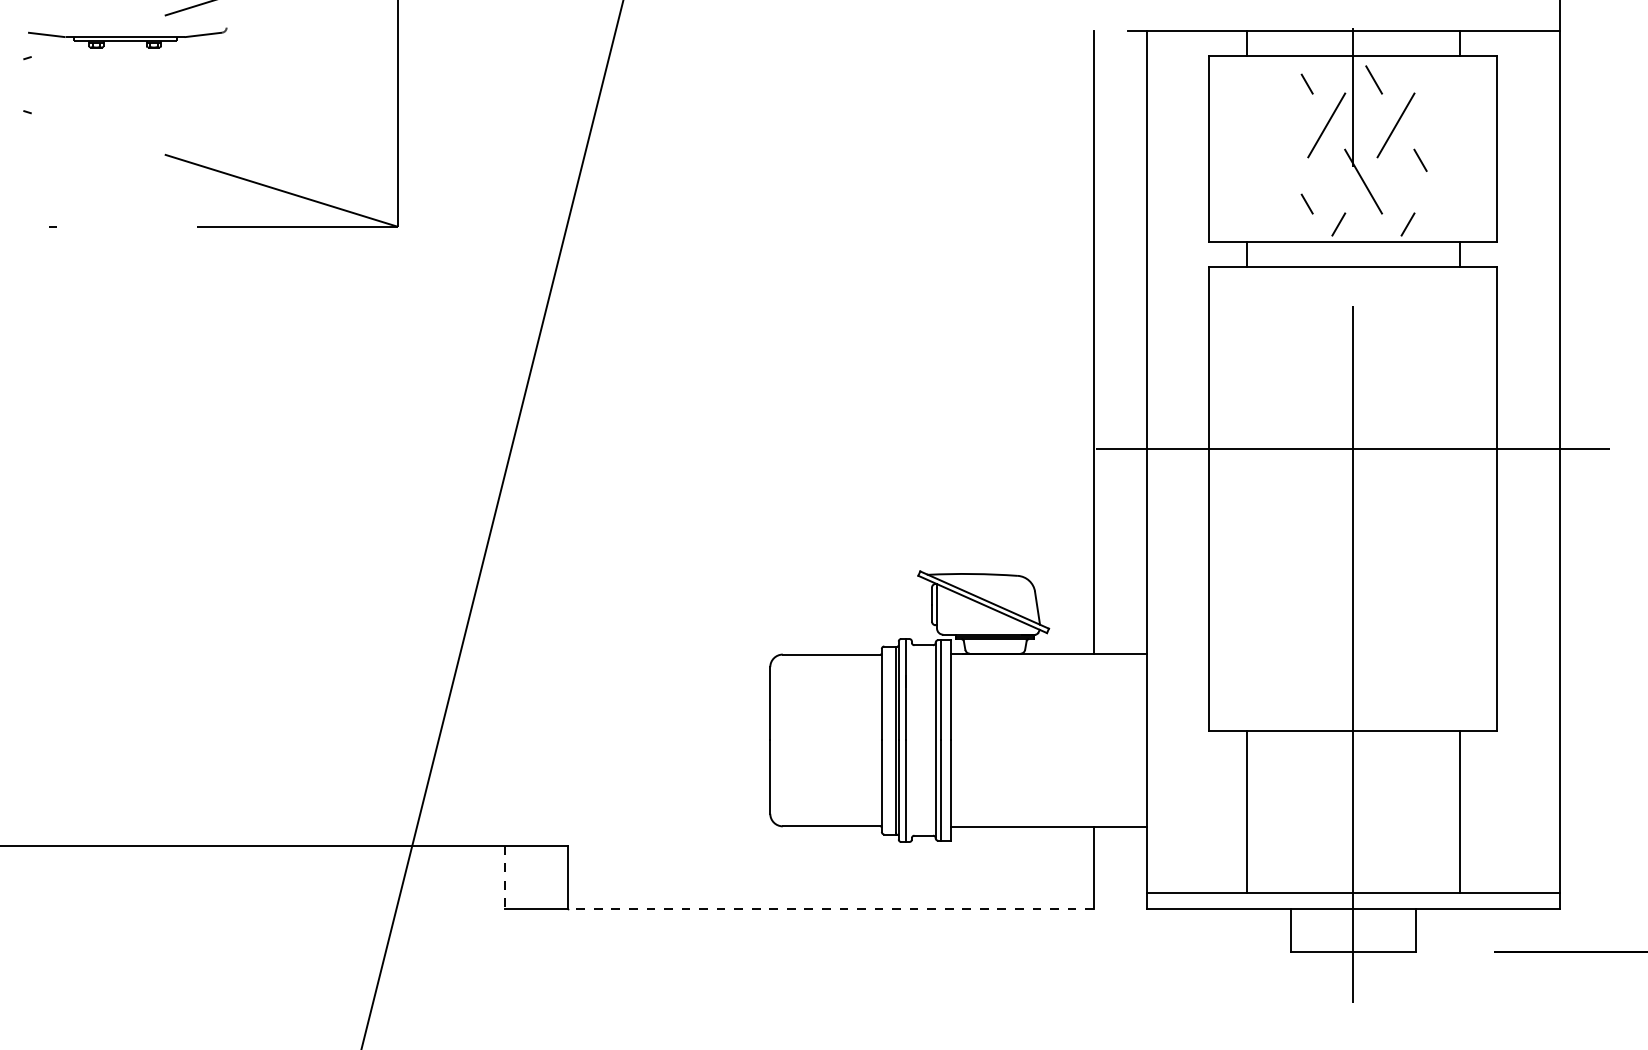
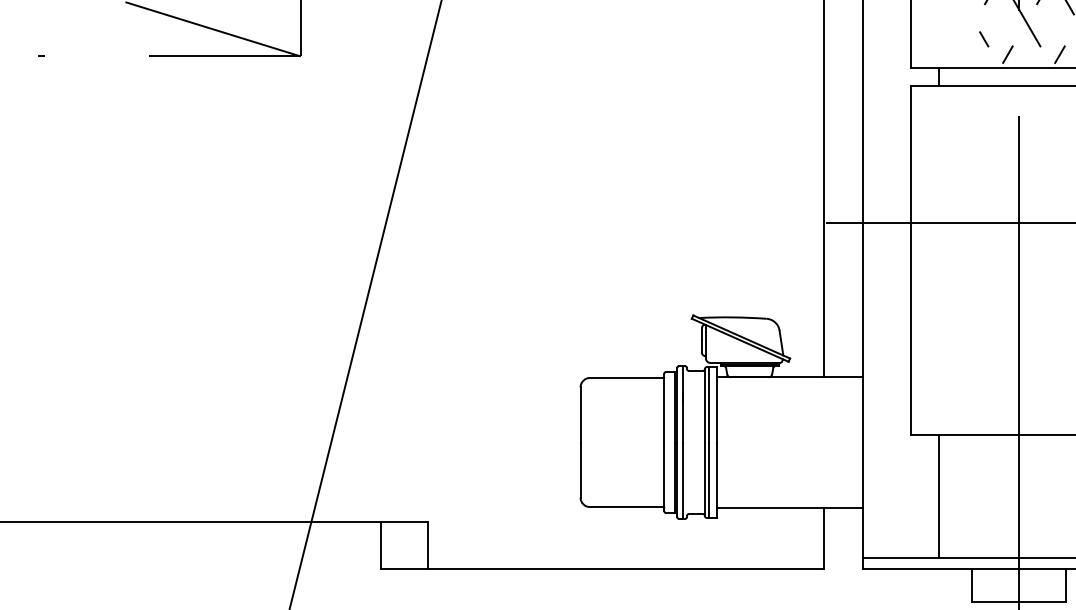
line: (504, 877) -> (380, 545), dashed -> solid
line: (830, 908) -> (625, 568), dashed -> solid

